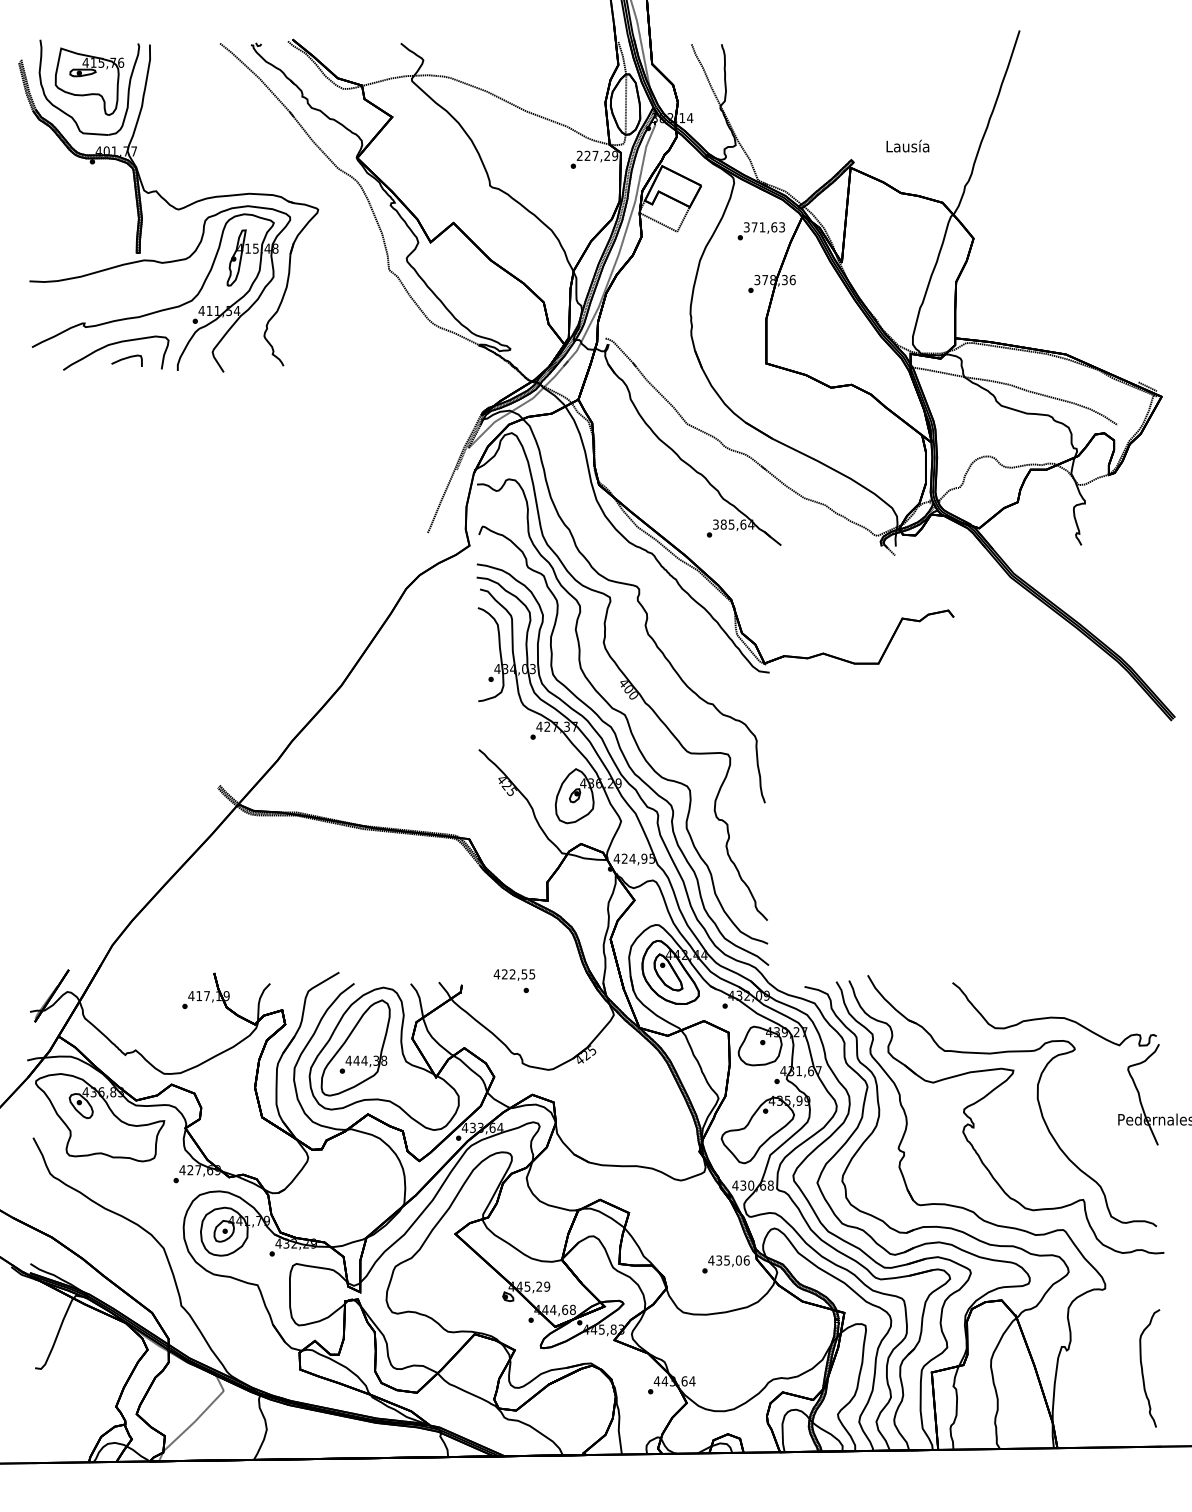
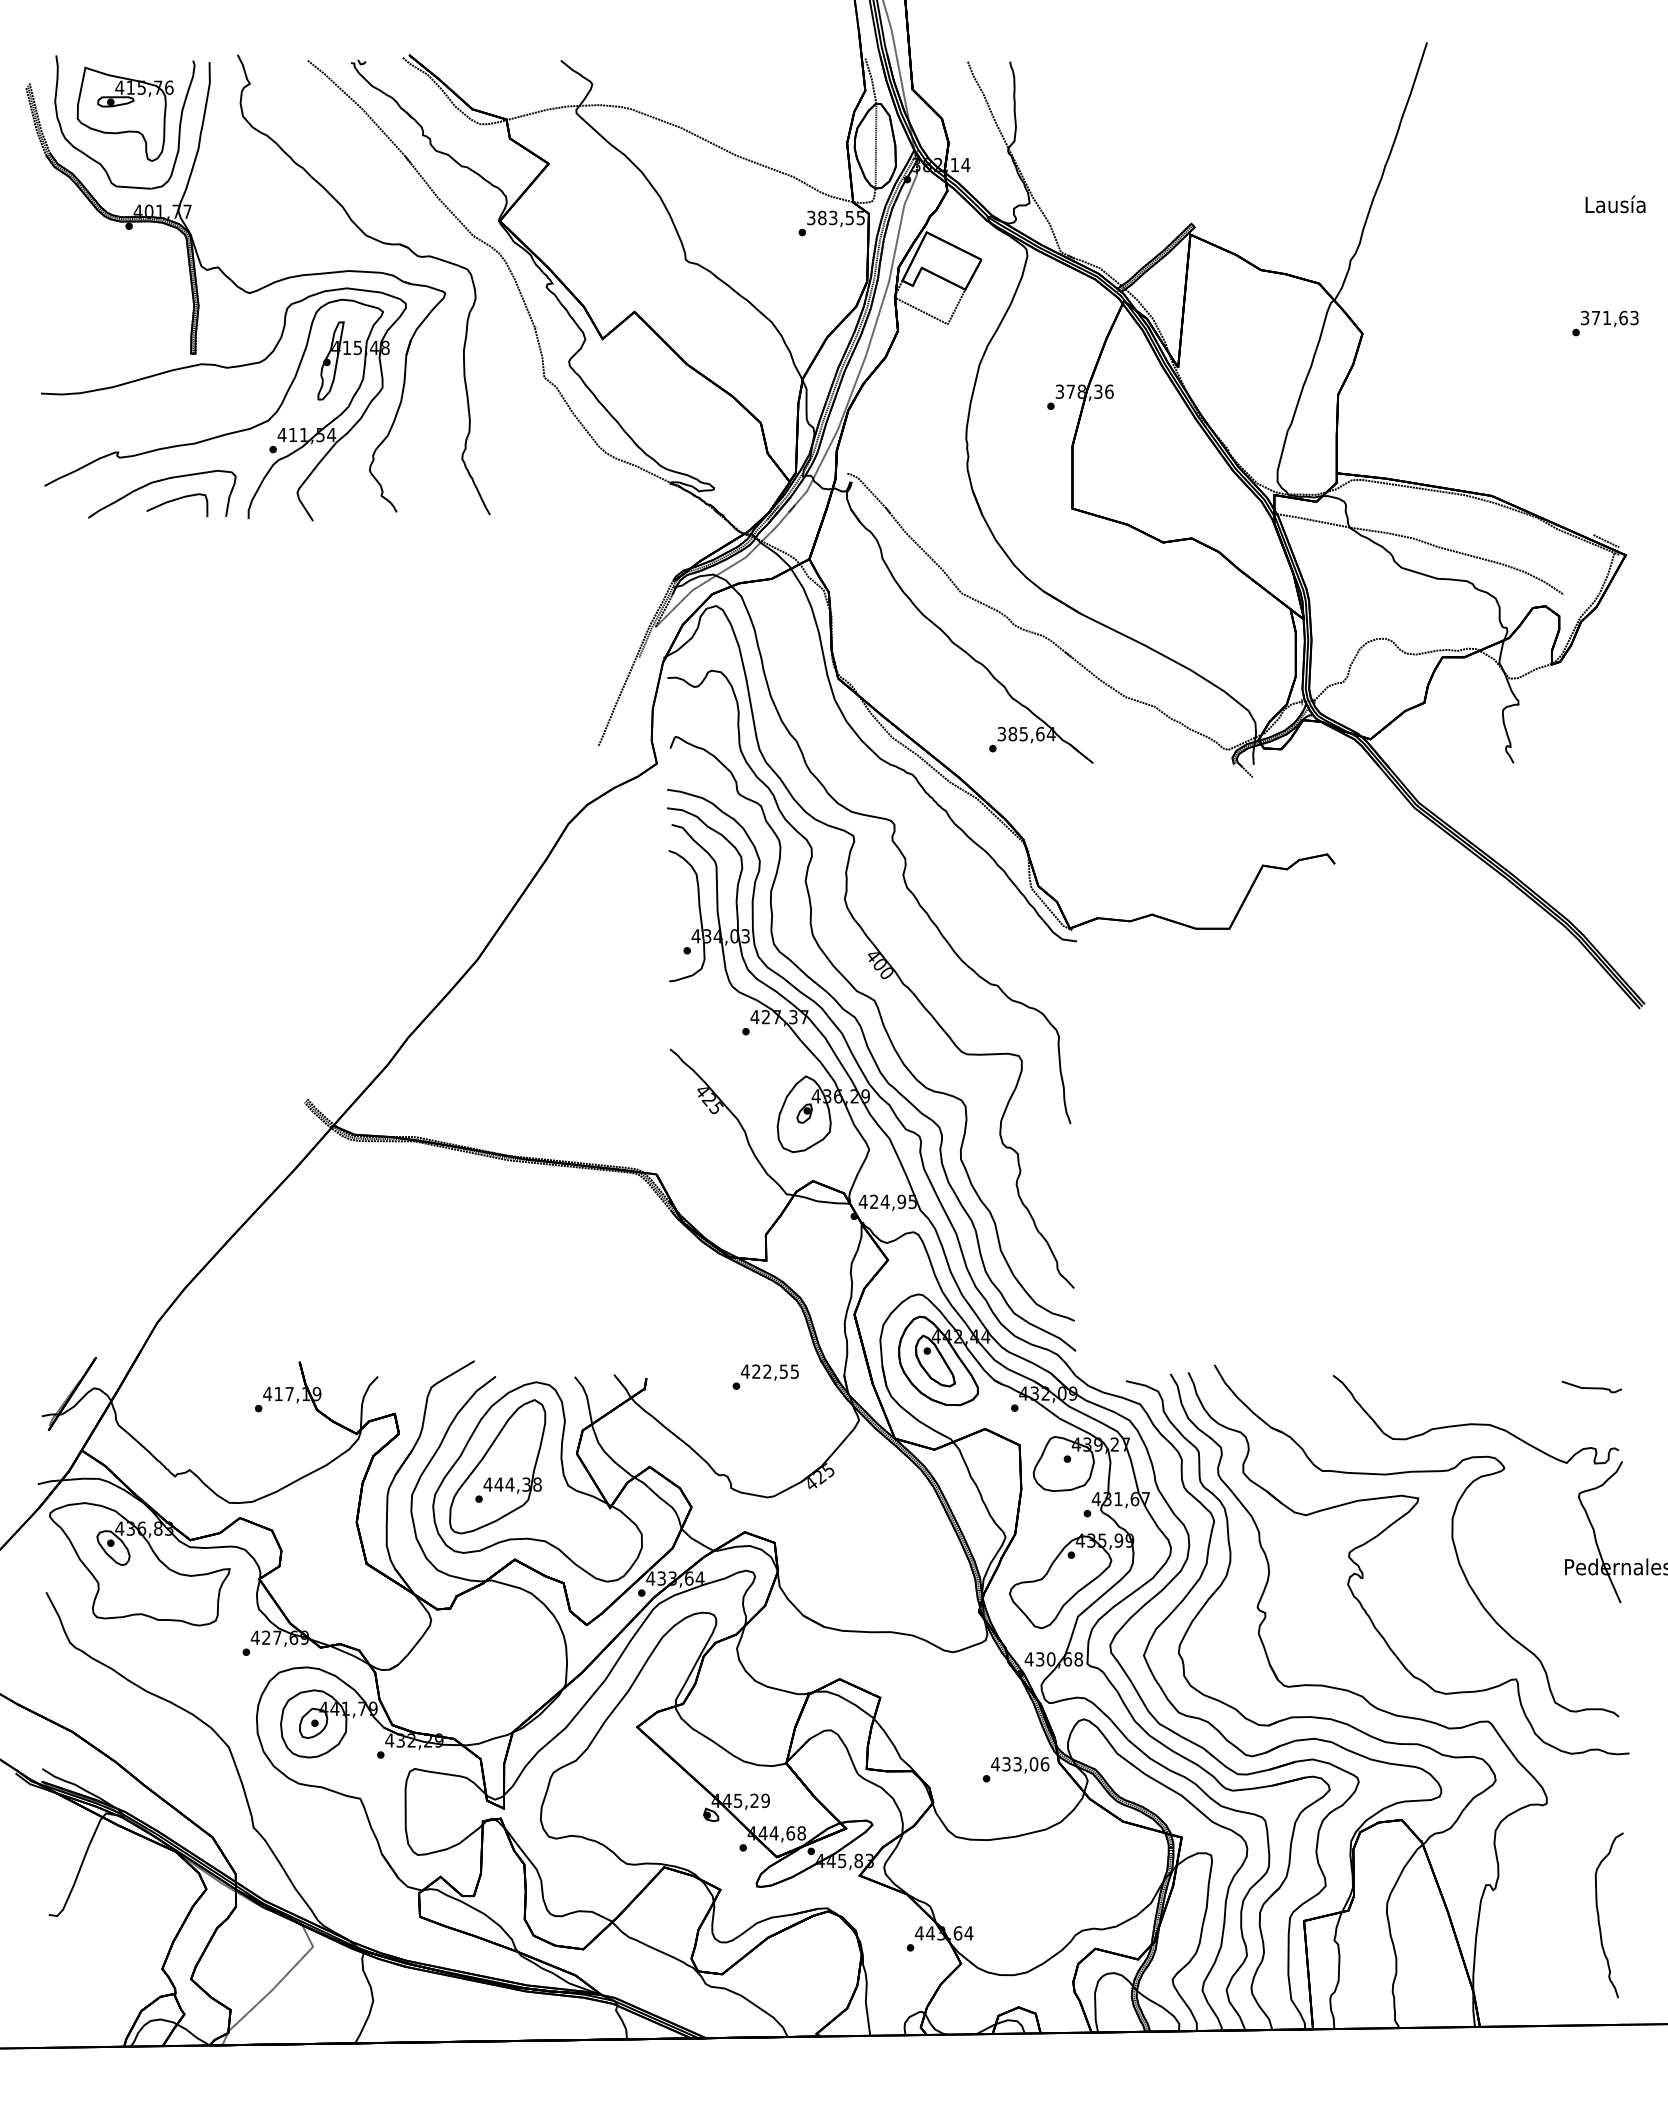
text: (907, 146) -> (1615, 204), moved
text: (597, 155) -> (836, 217), 227,29 -> 383,55
part: (272, 174) -> (381, 243), added
text: (761, 231) -> (1605, 323), moved
part: (126, 360) -> (177, 504), size x1.43
text: (514, 974) -> (769, 1372), moved
curve: (1137, 991) -> (1591, 1387), added
text: (727, 1260) -> (1017, 1763), 435,06 -> 433,06

